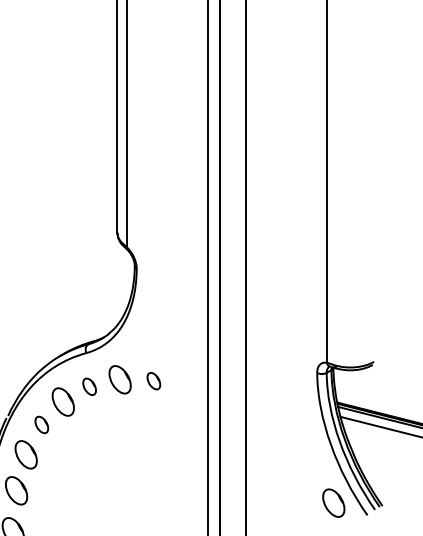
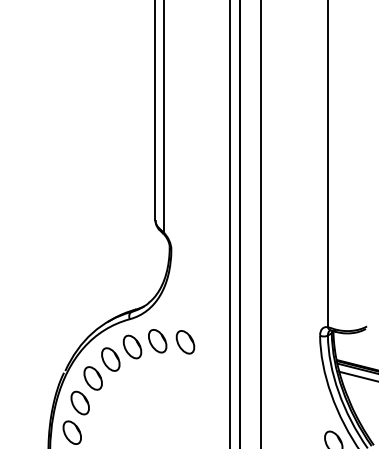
part: (153, 381) -> (185, 342), size x1.67
part: (89, 386) -> (132, 346), size x1.67
part: (41, 425) -> (92, 378), size x1.67

